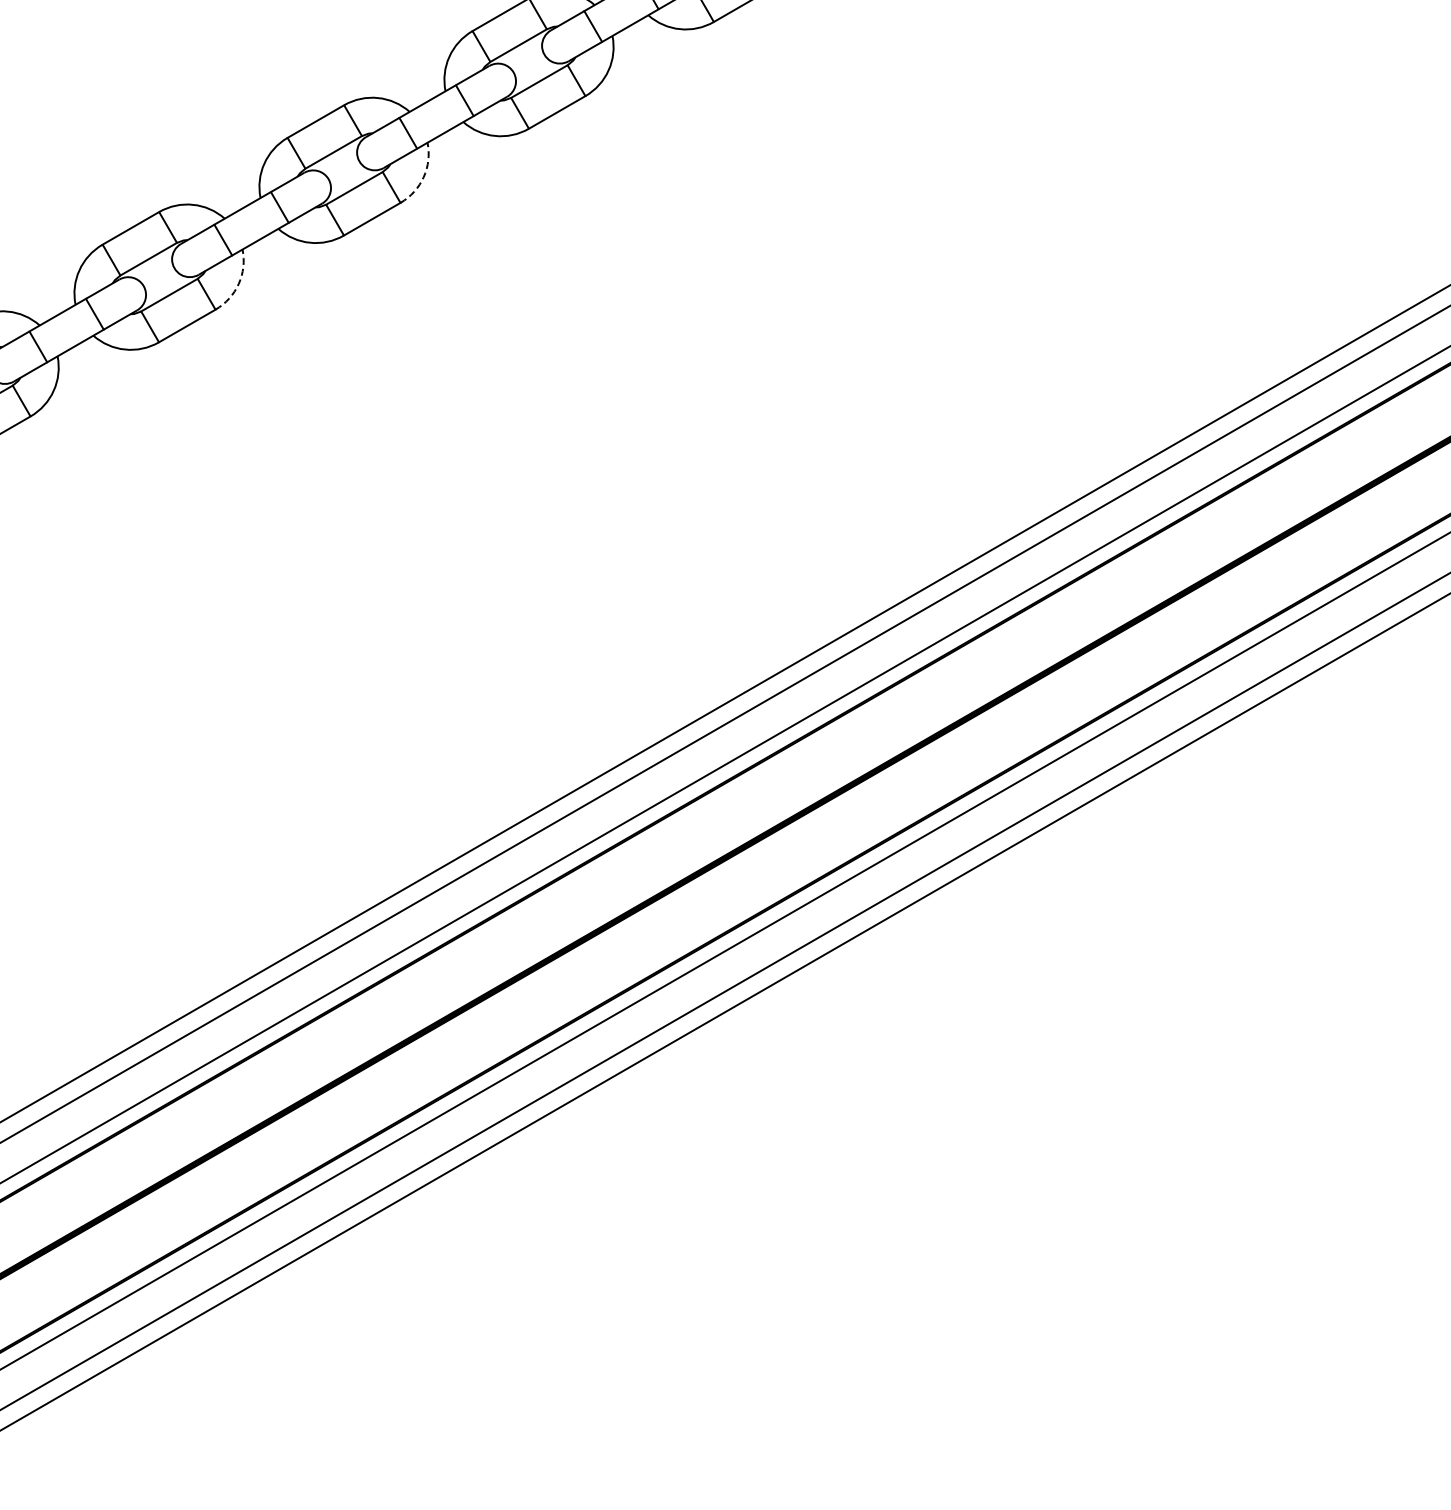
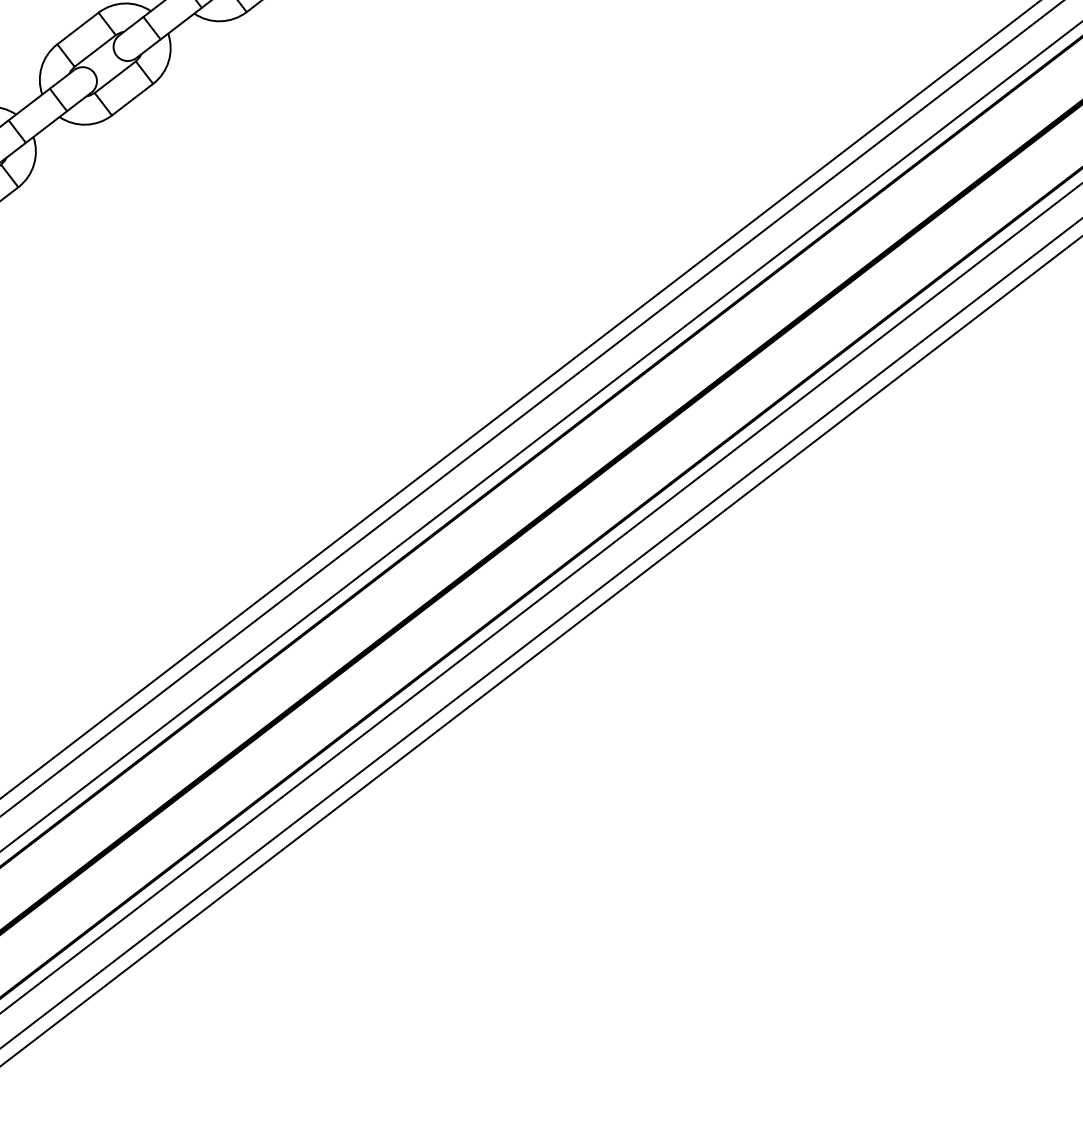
arc: (423, 177) -> (168, 61), dashed -> solid
arc: (238, 283) -> (33, 164), dashed -> solid

